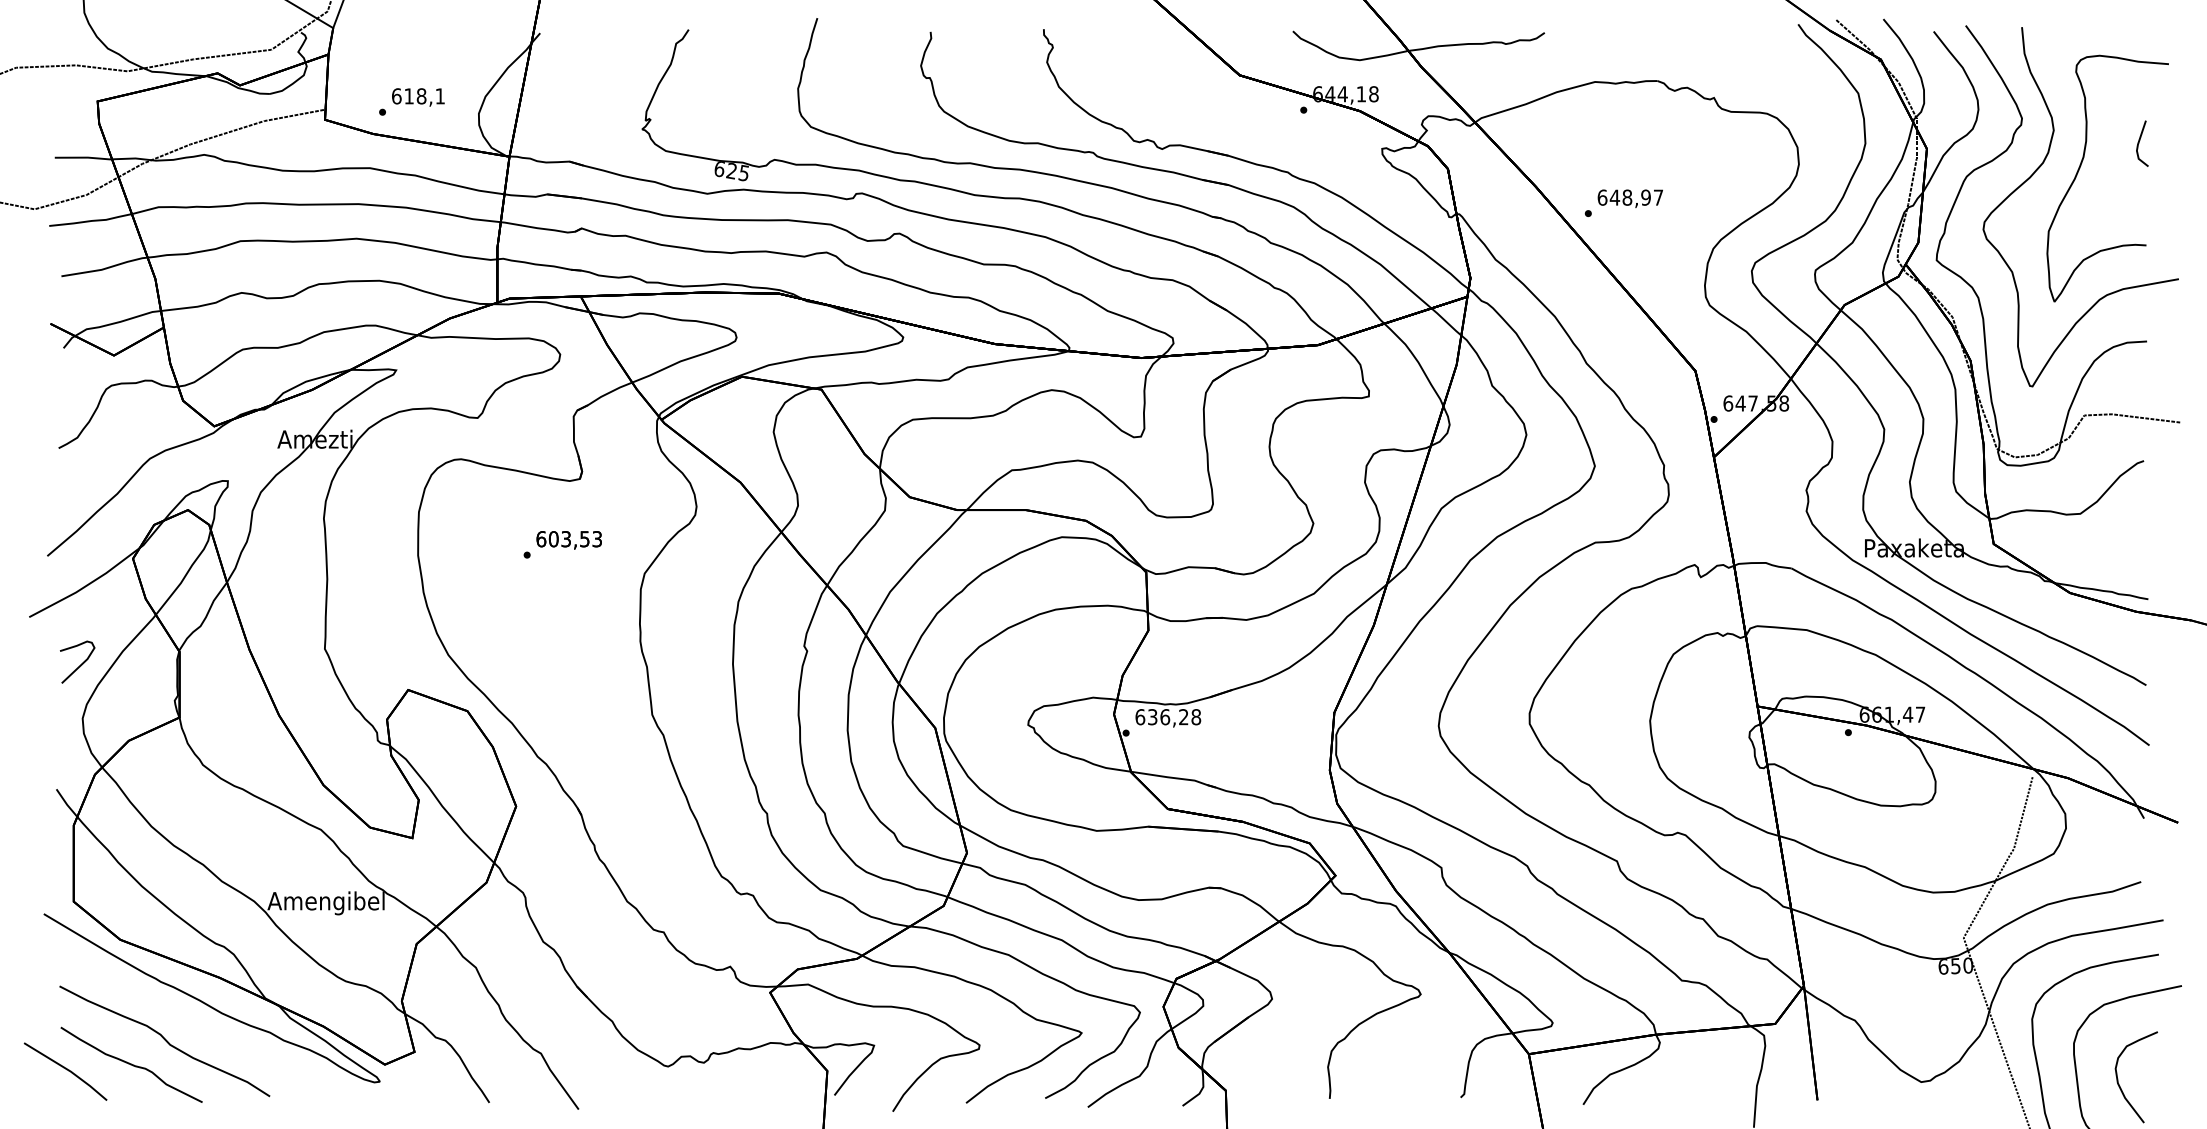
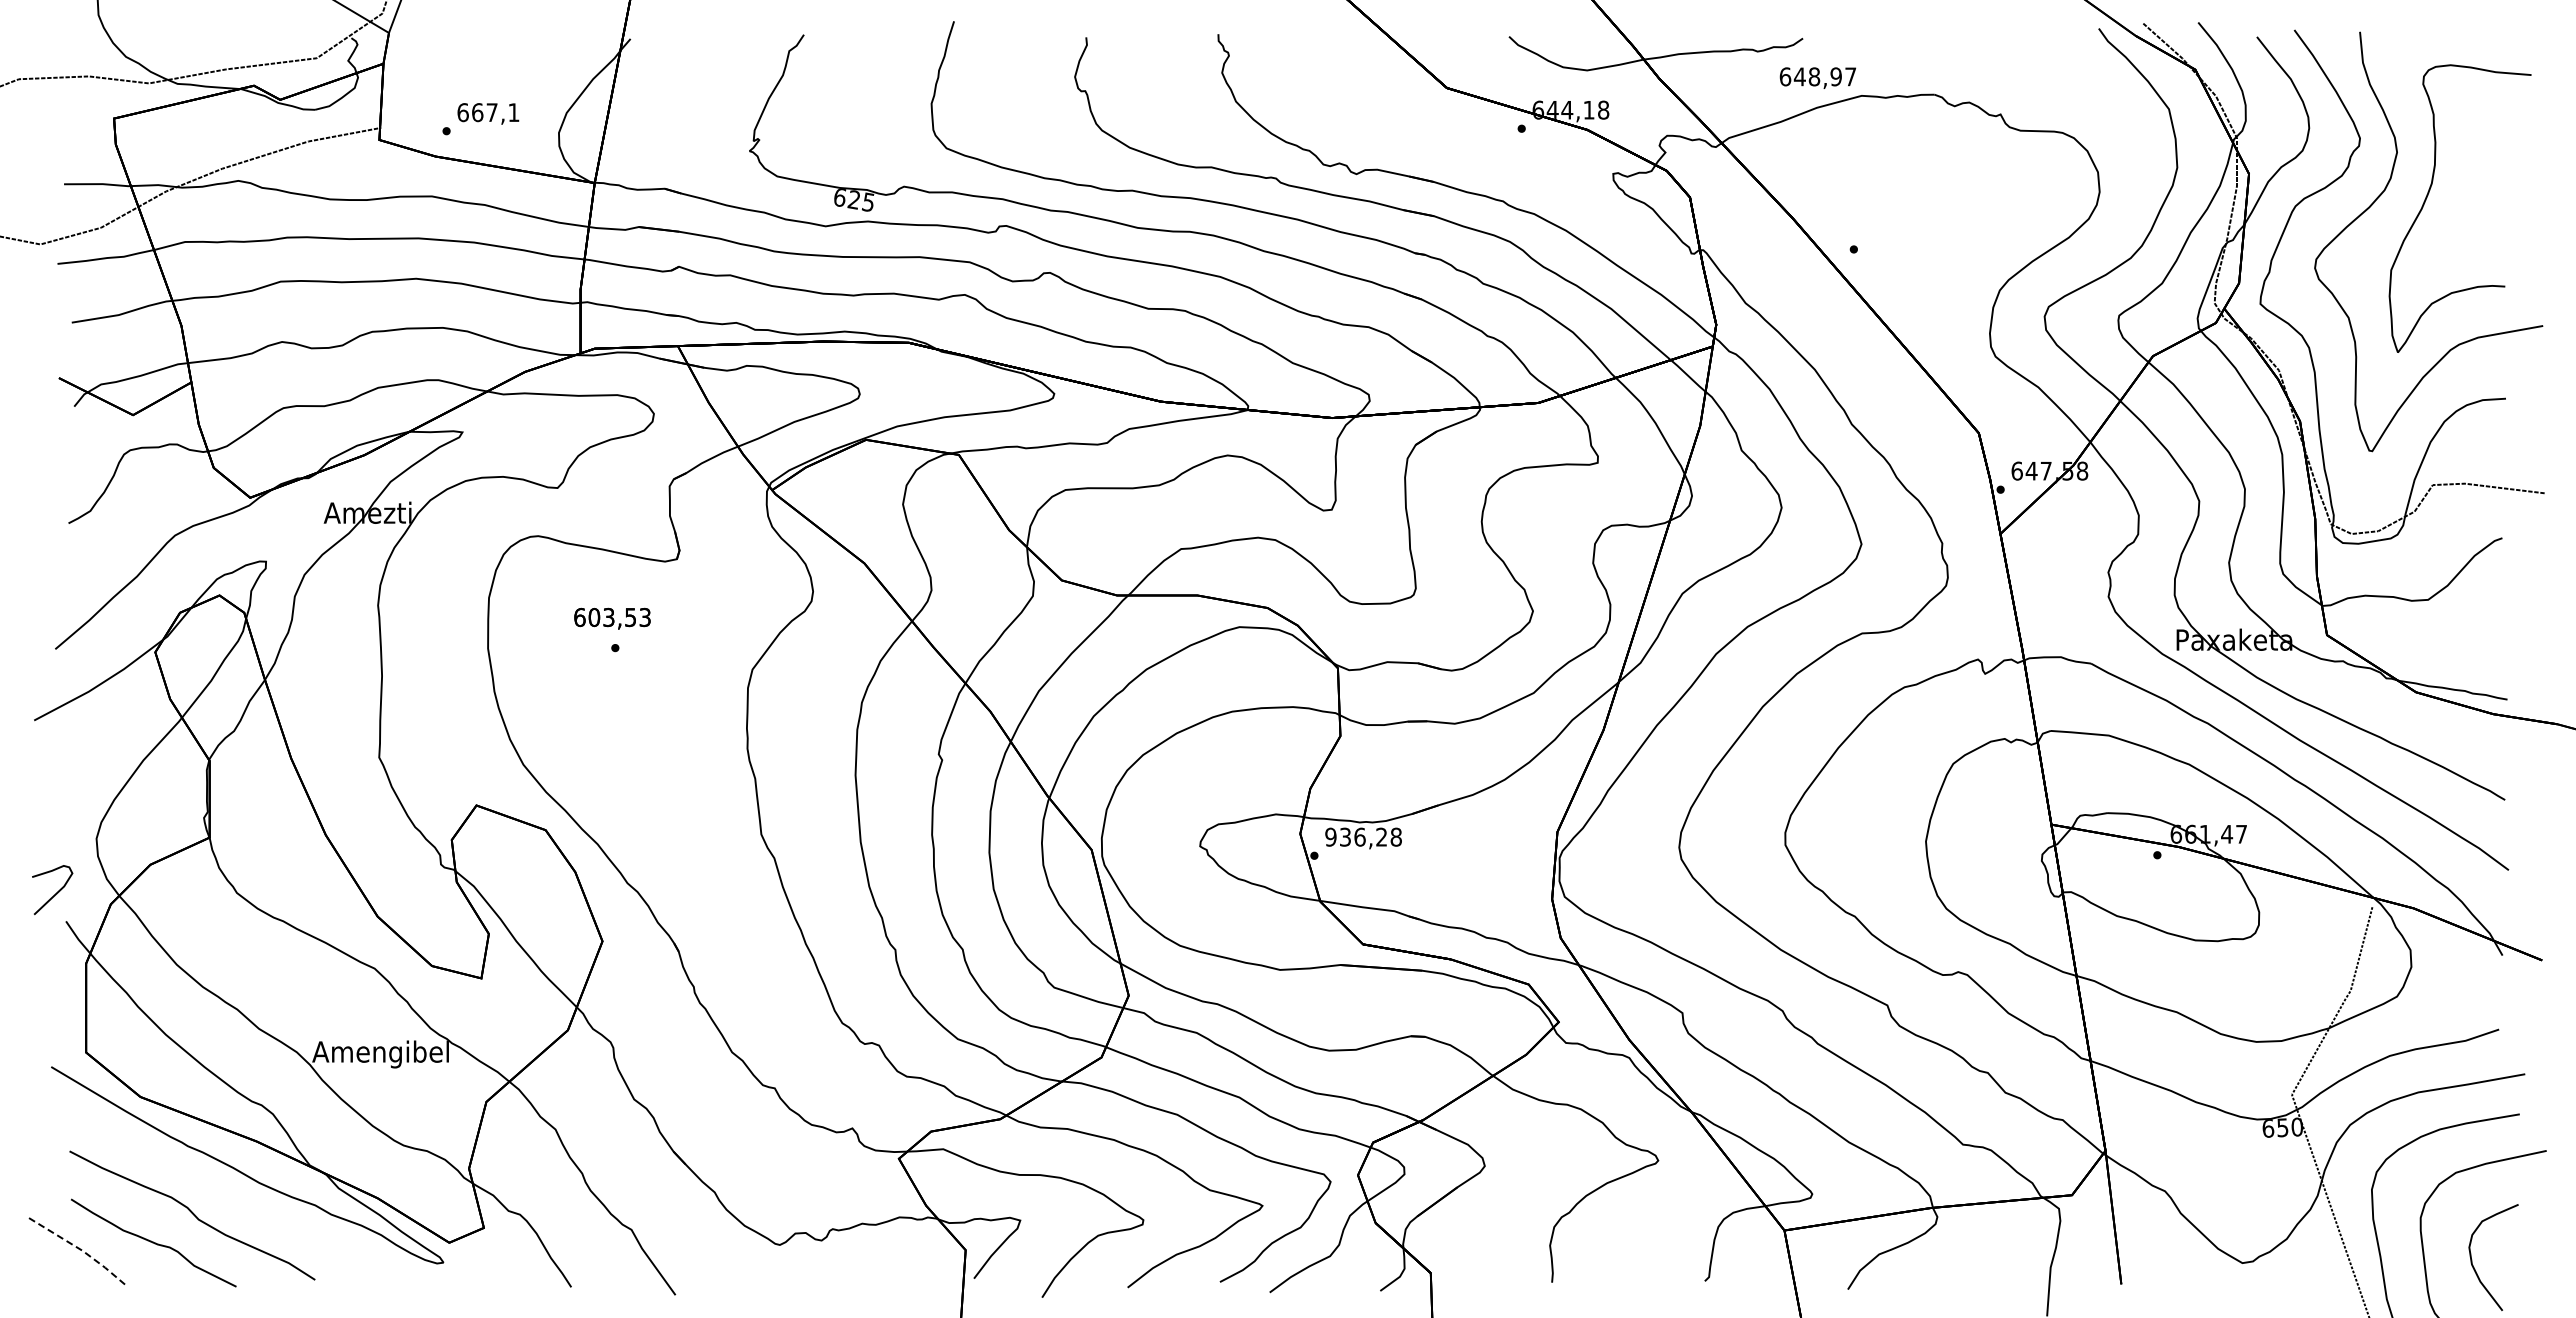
text: (415, 96) -> (484, 112), 618,1 -> 667,1
line: (2139, 142) -> (2497, 166), removed
text: (1630, 198) -> (1817, 77), moved
text: (569, 540) -> (612, 618), moved
curve: (80, 665) -> (55, 893), moved
text: (1139, 716) -> (1330, 836), 636,28 -> 936,28
line: (68, 1069) -> (79, 1248), solid -> dashed

